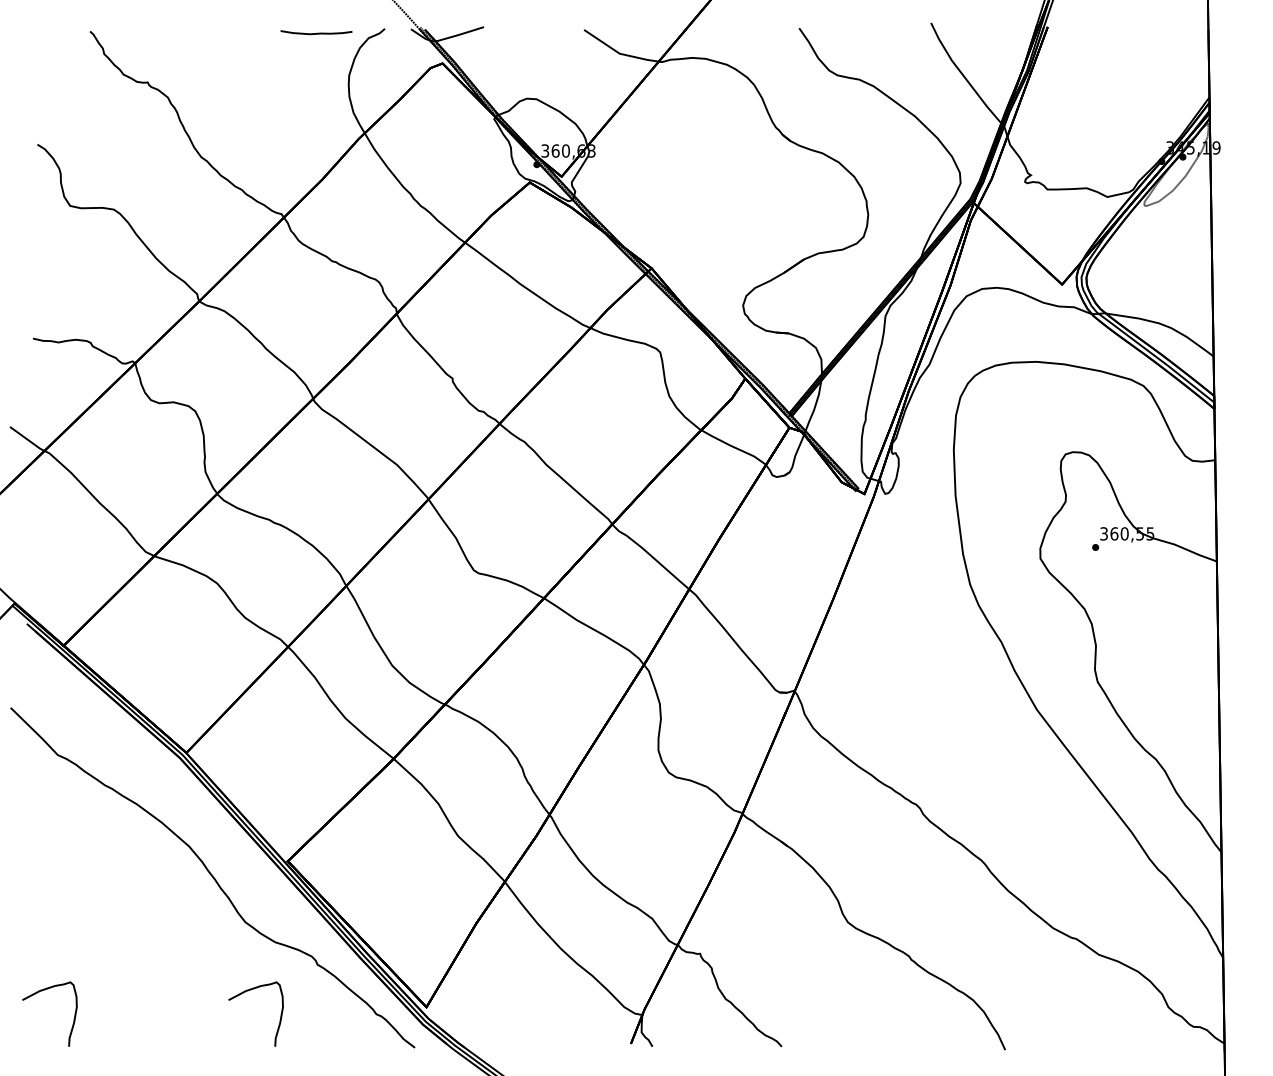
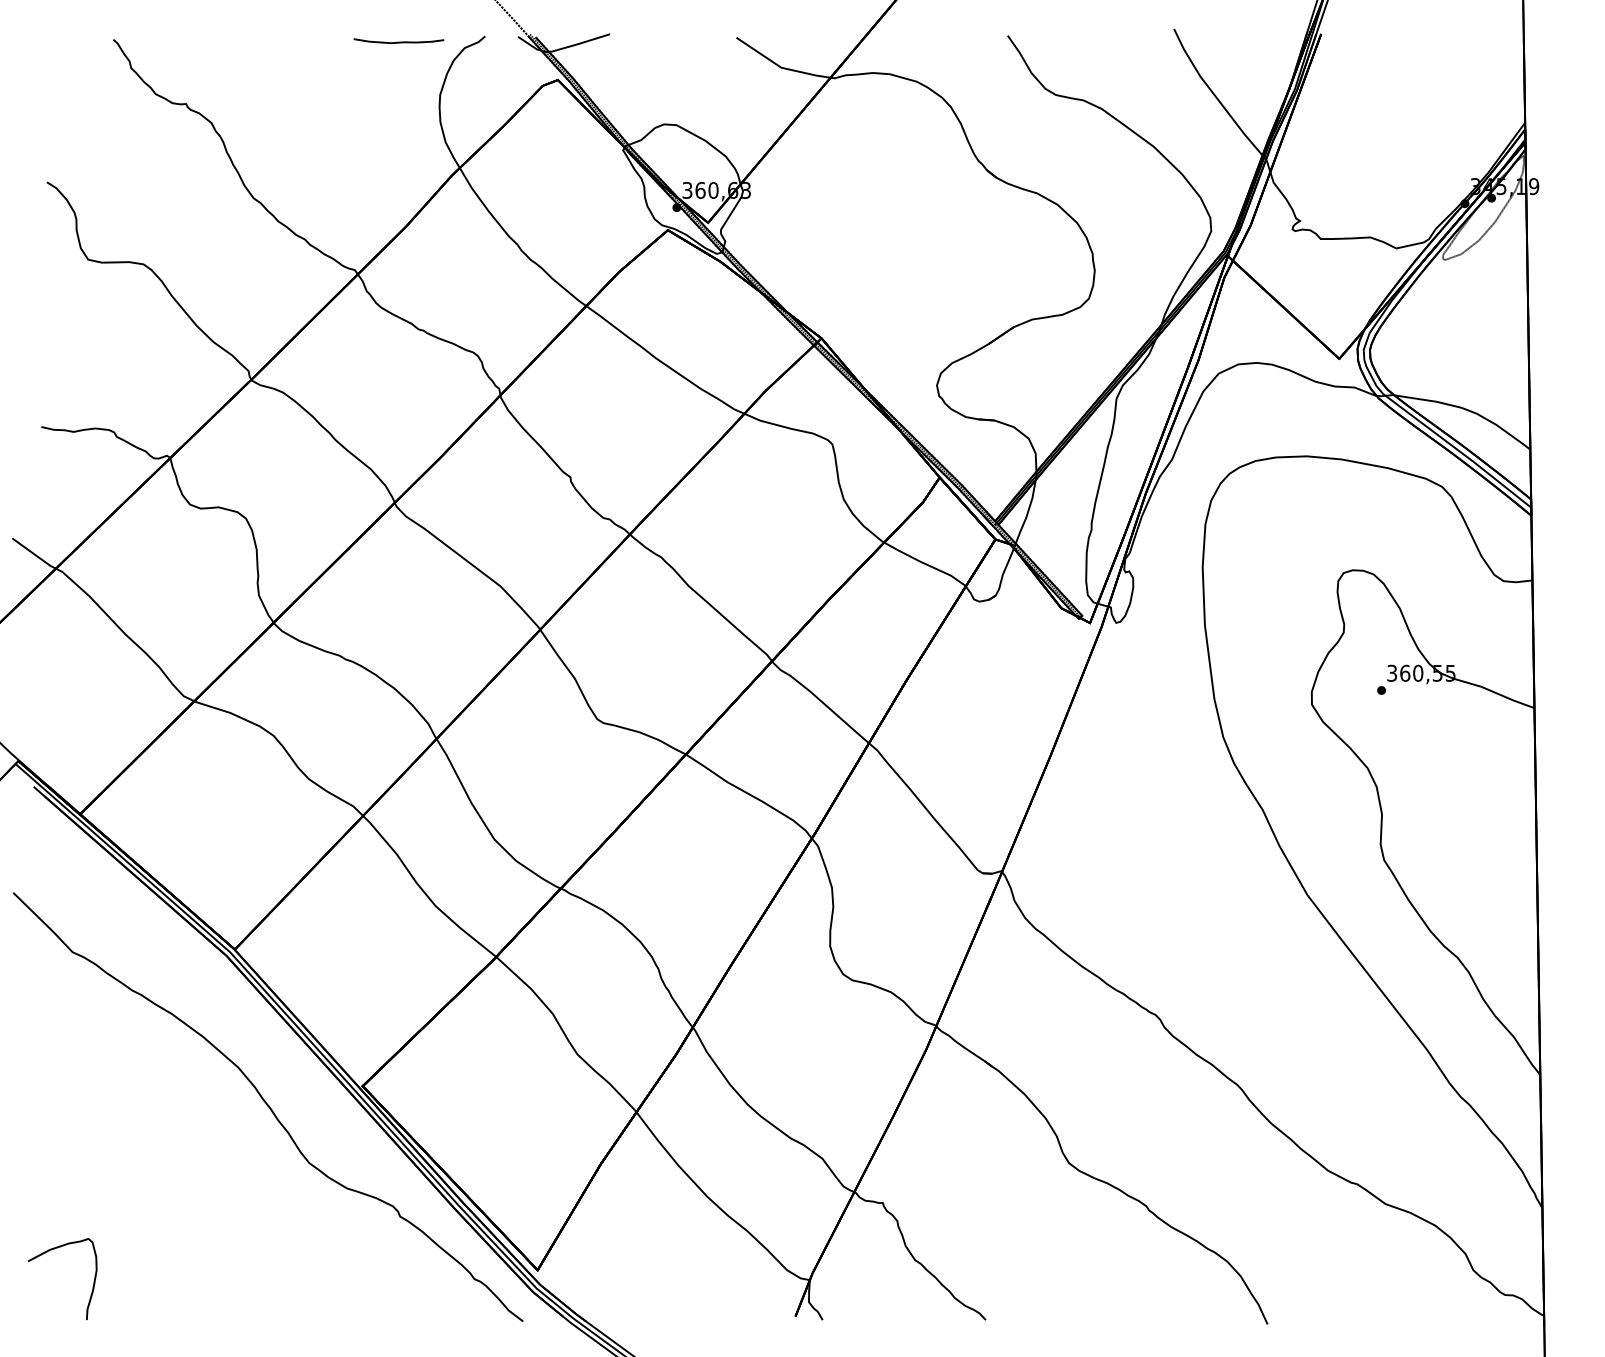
curve: (279, 1020) -> (352, 1286), removed

